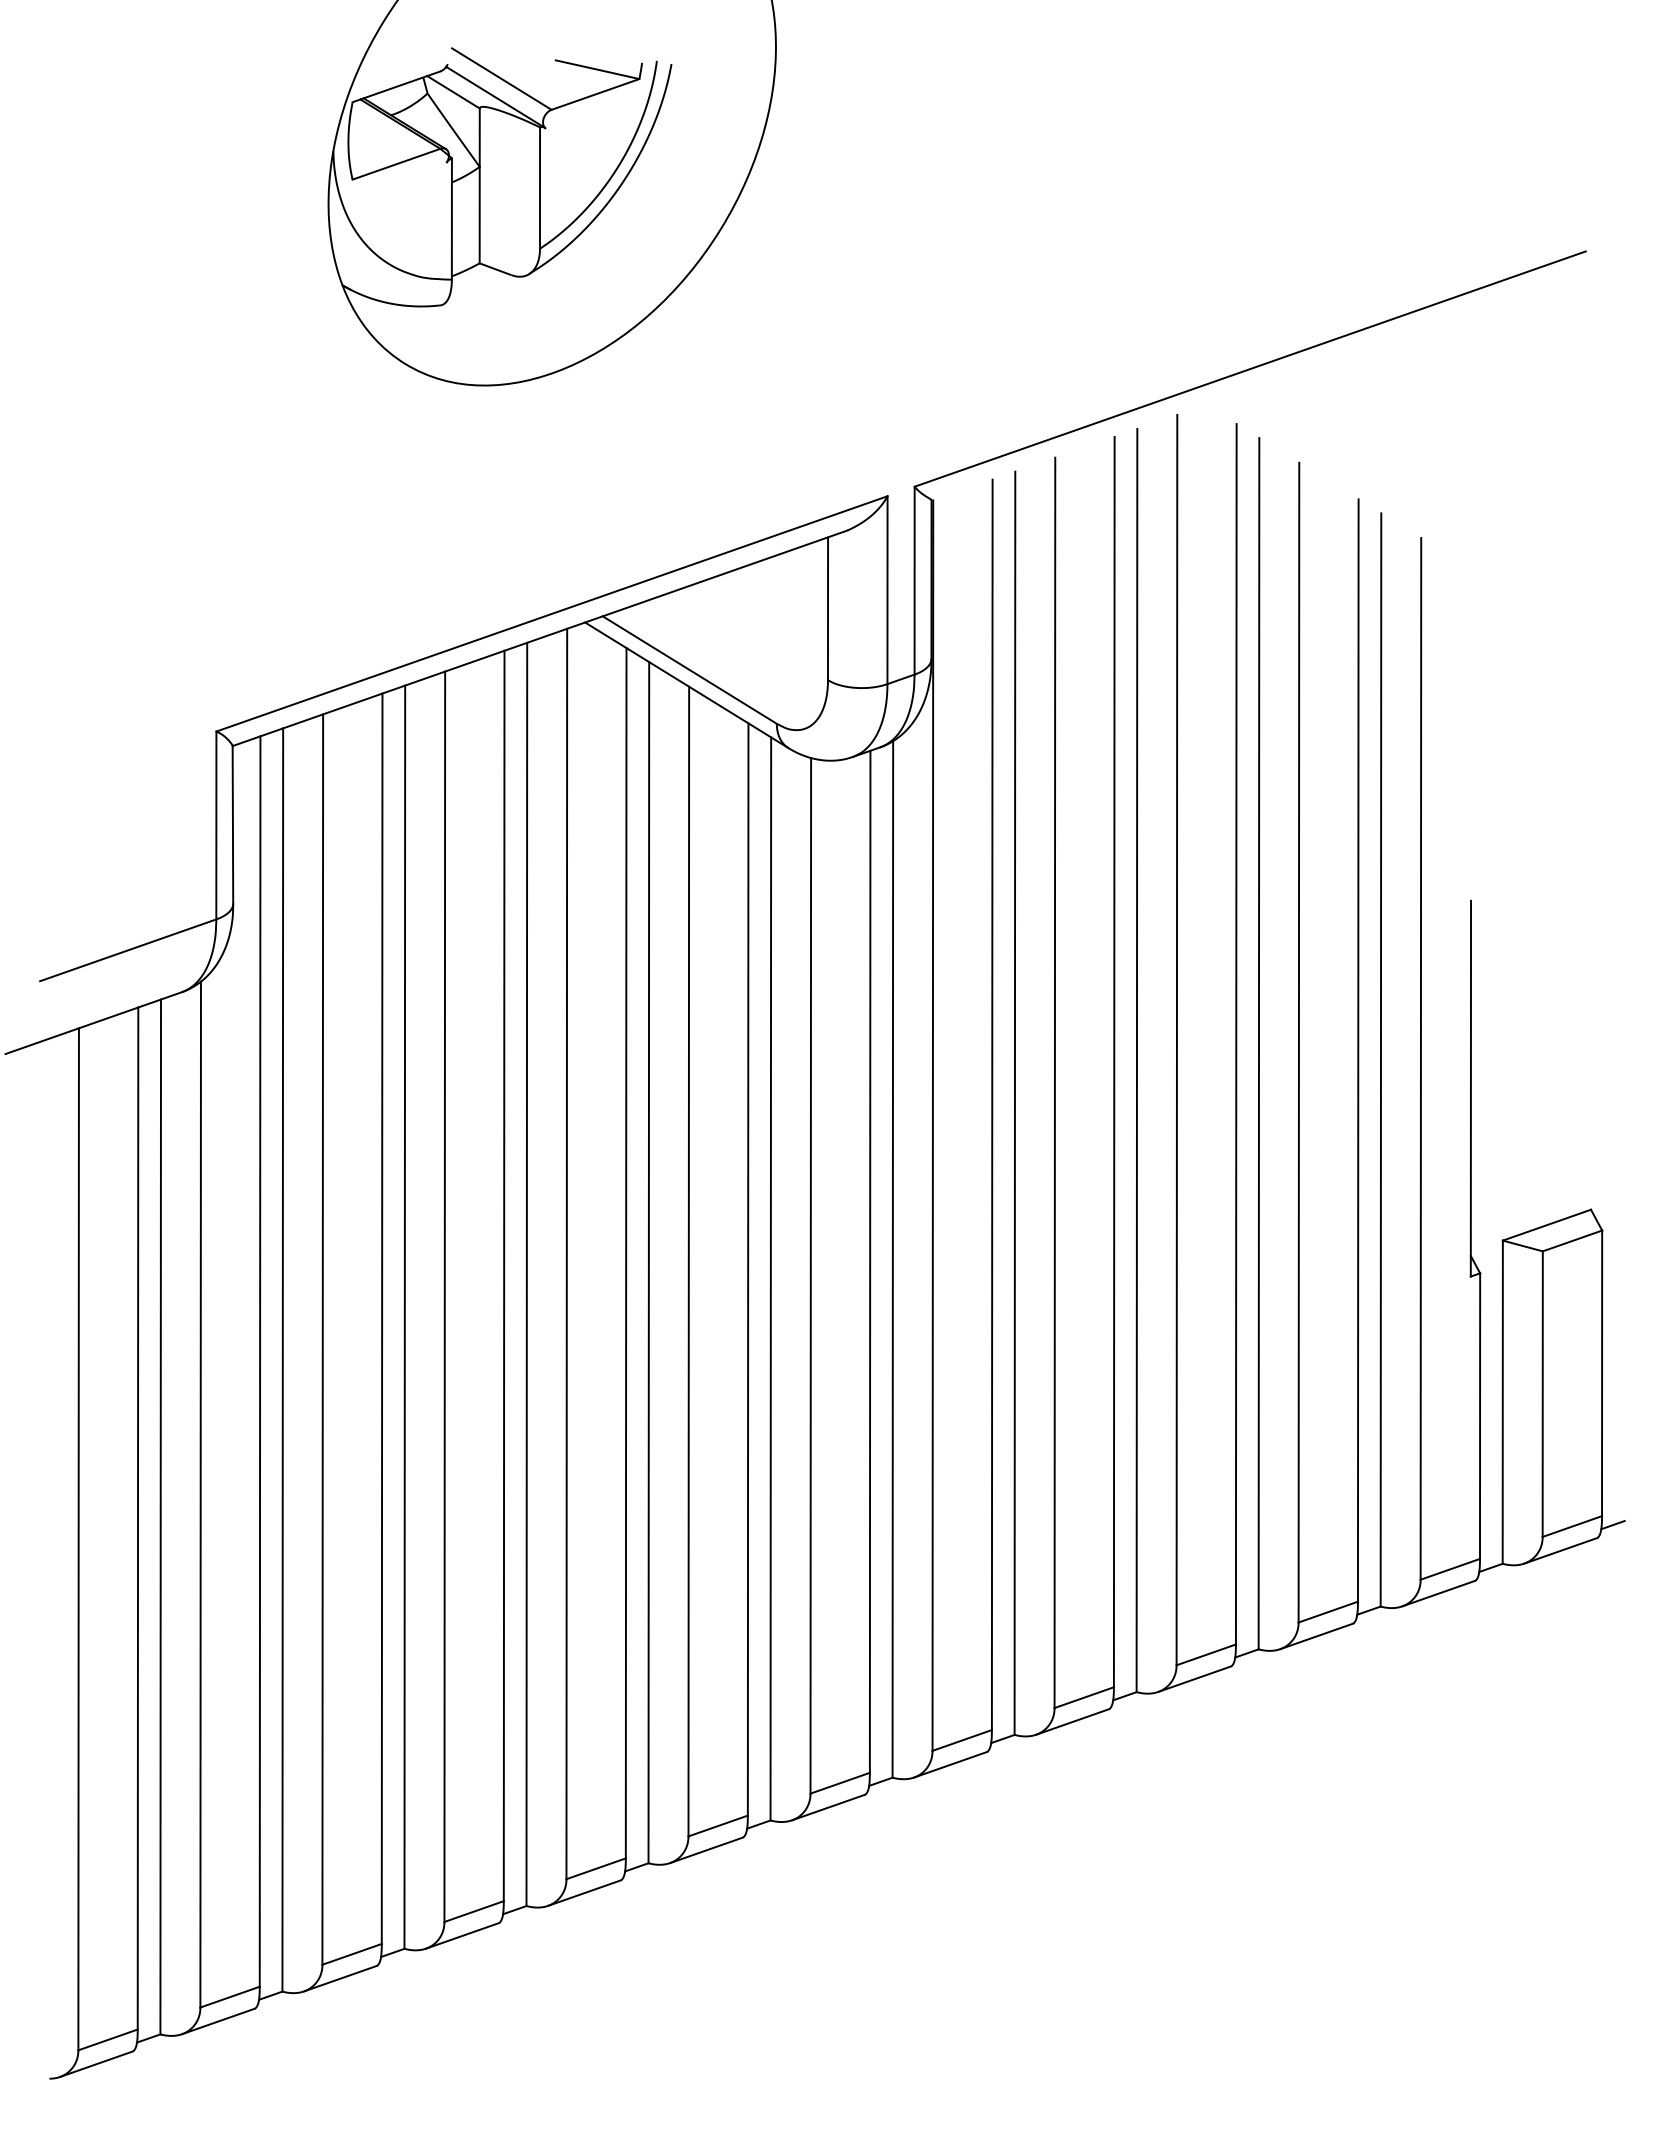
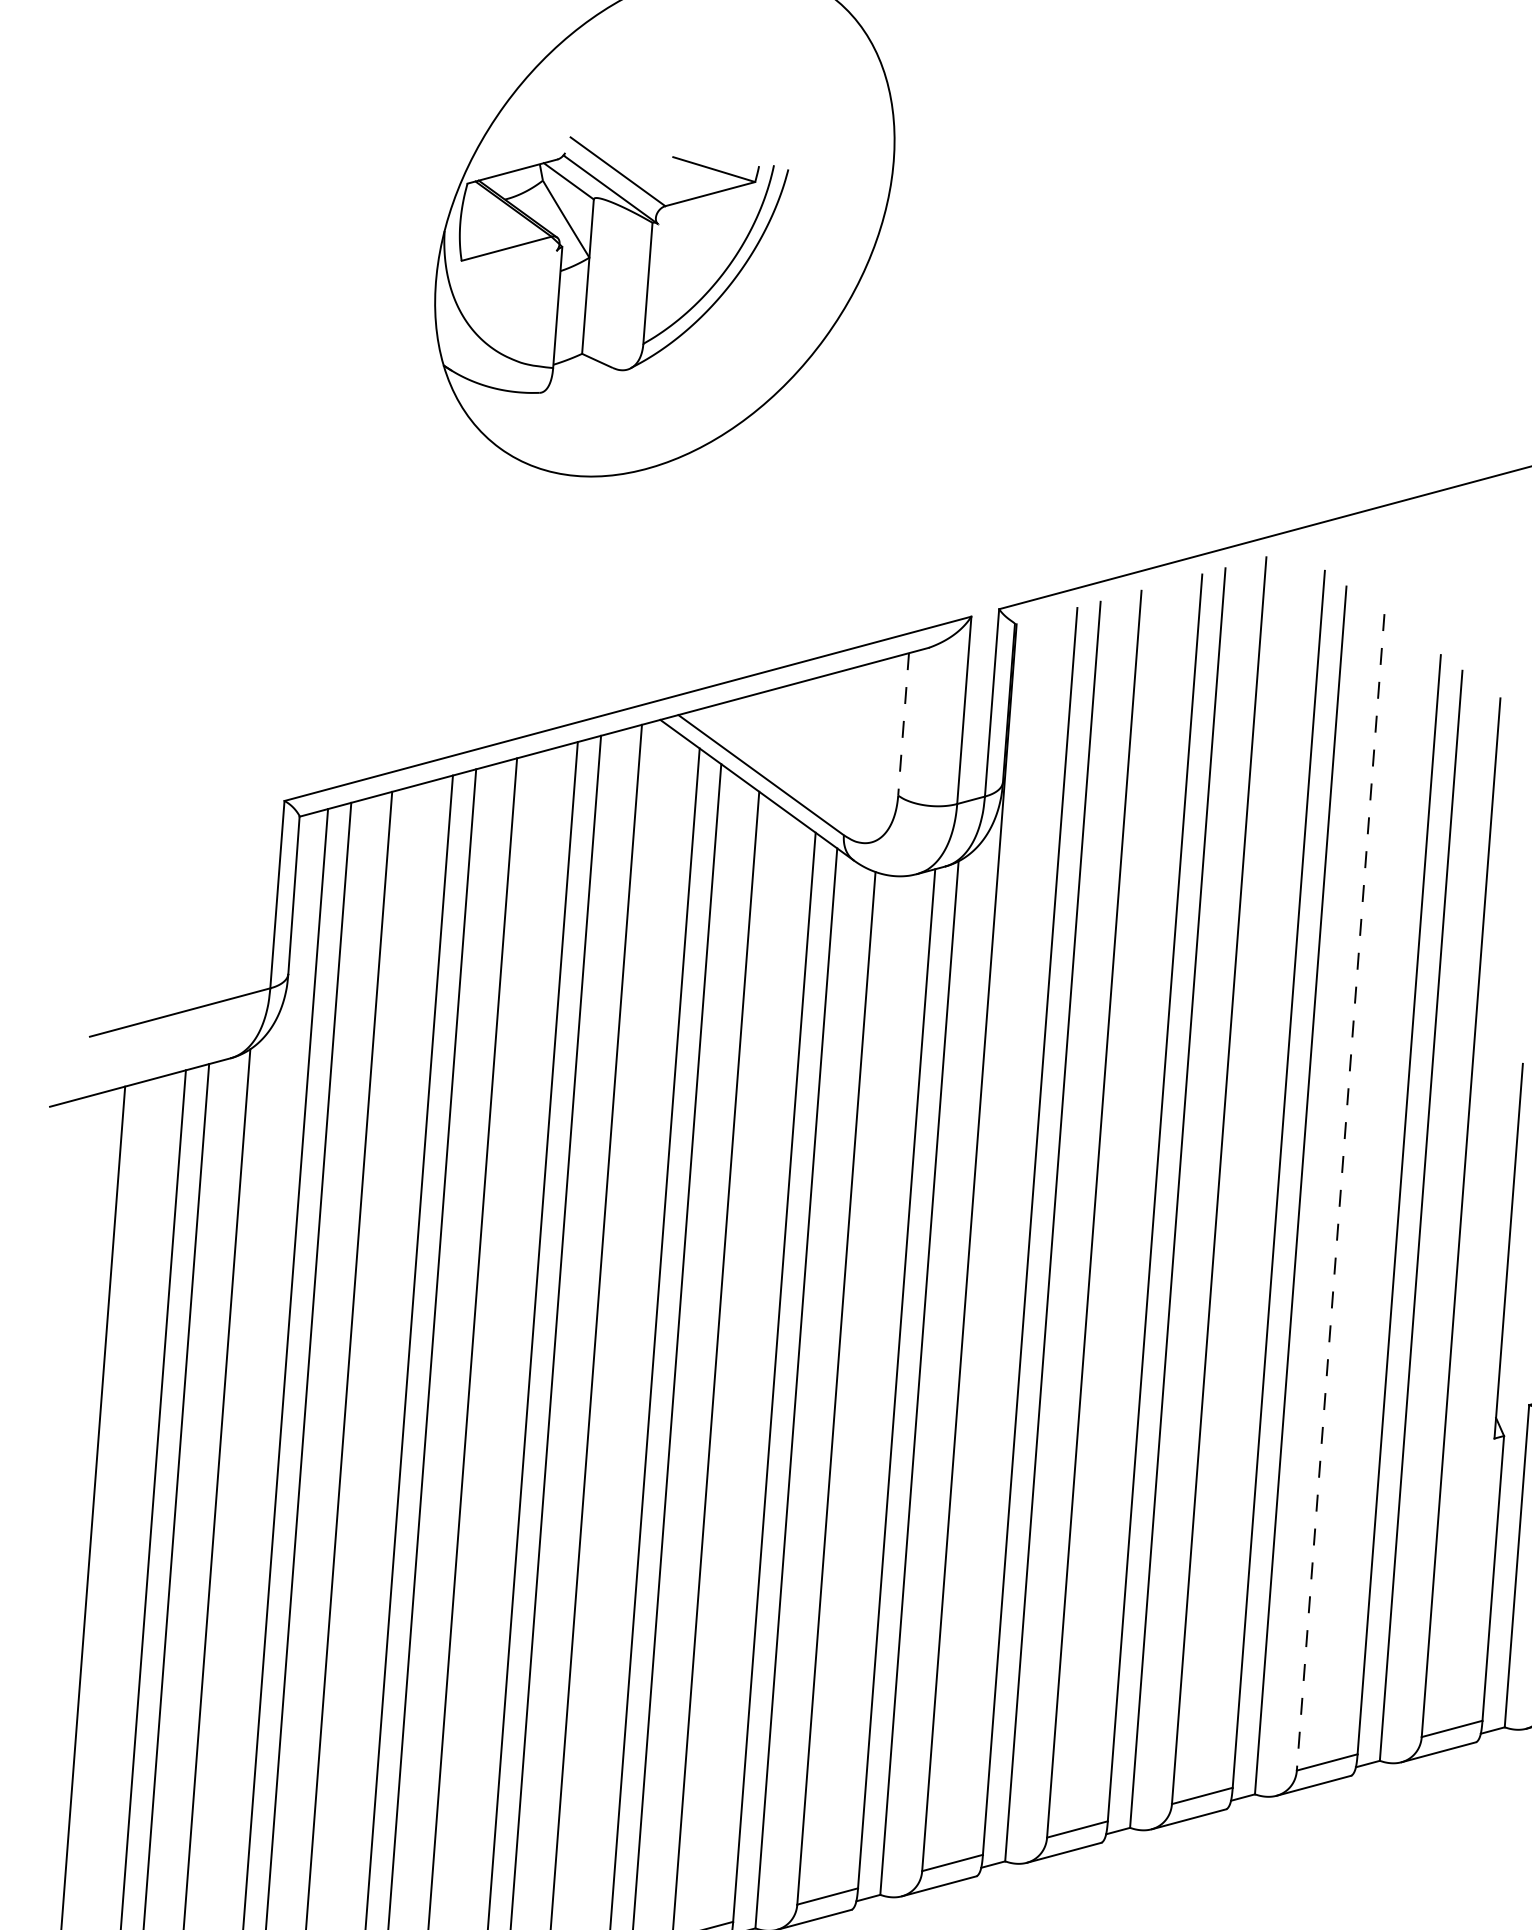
line: (828, 609) -> (904, 725), solid -> dashed
line: (1298, 1042) -> (1340, 1192), solid -> dashed

